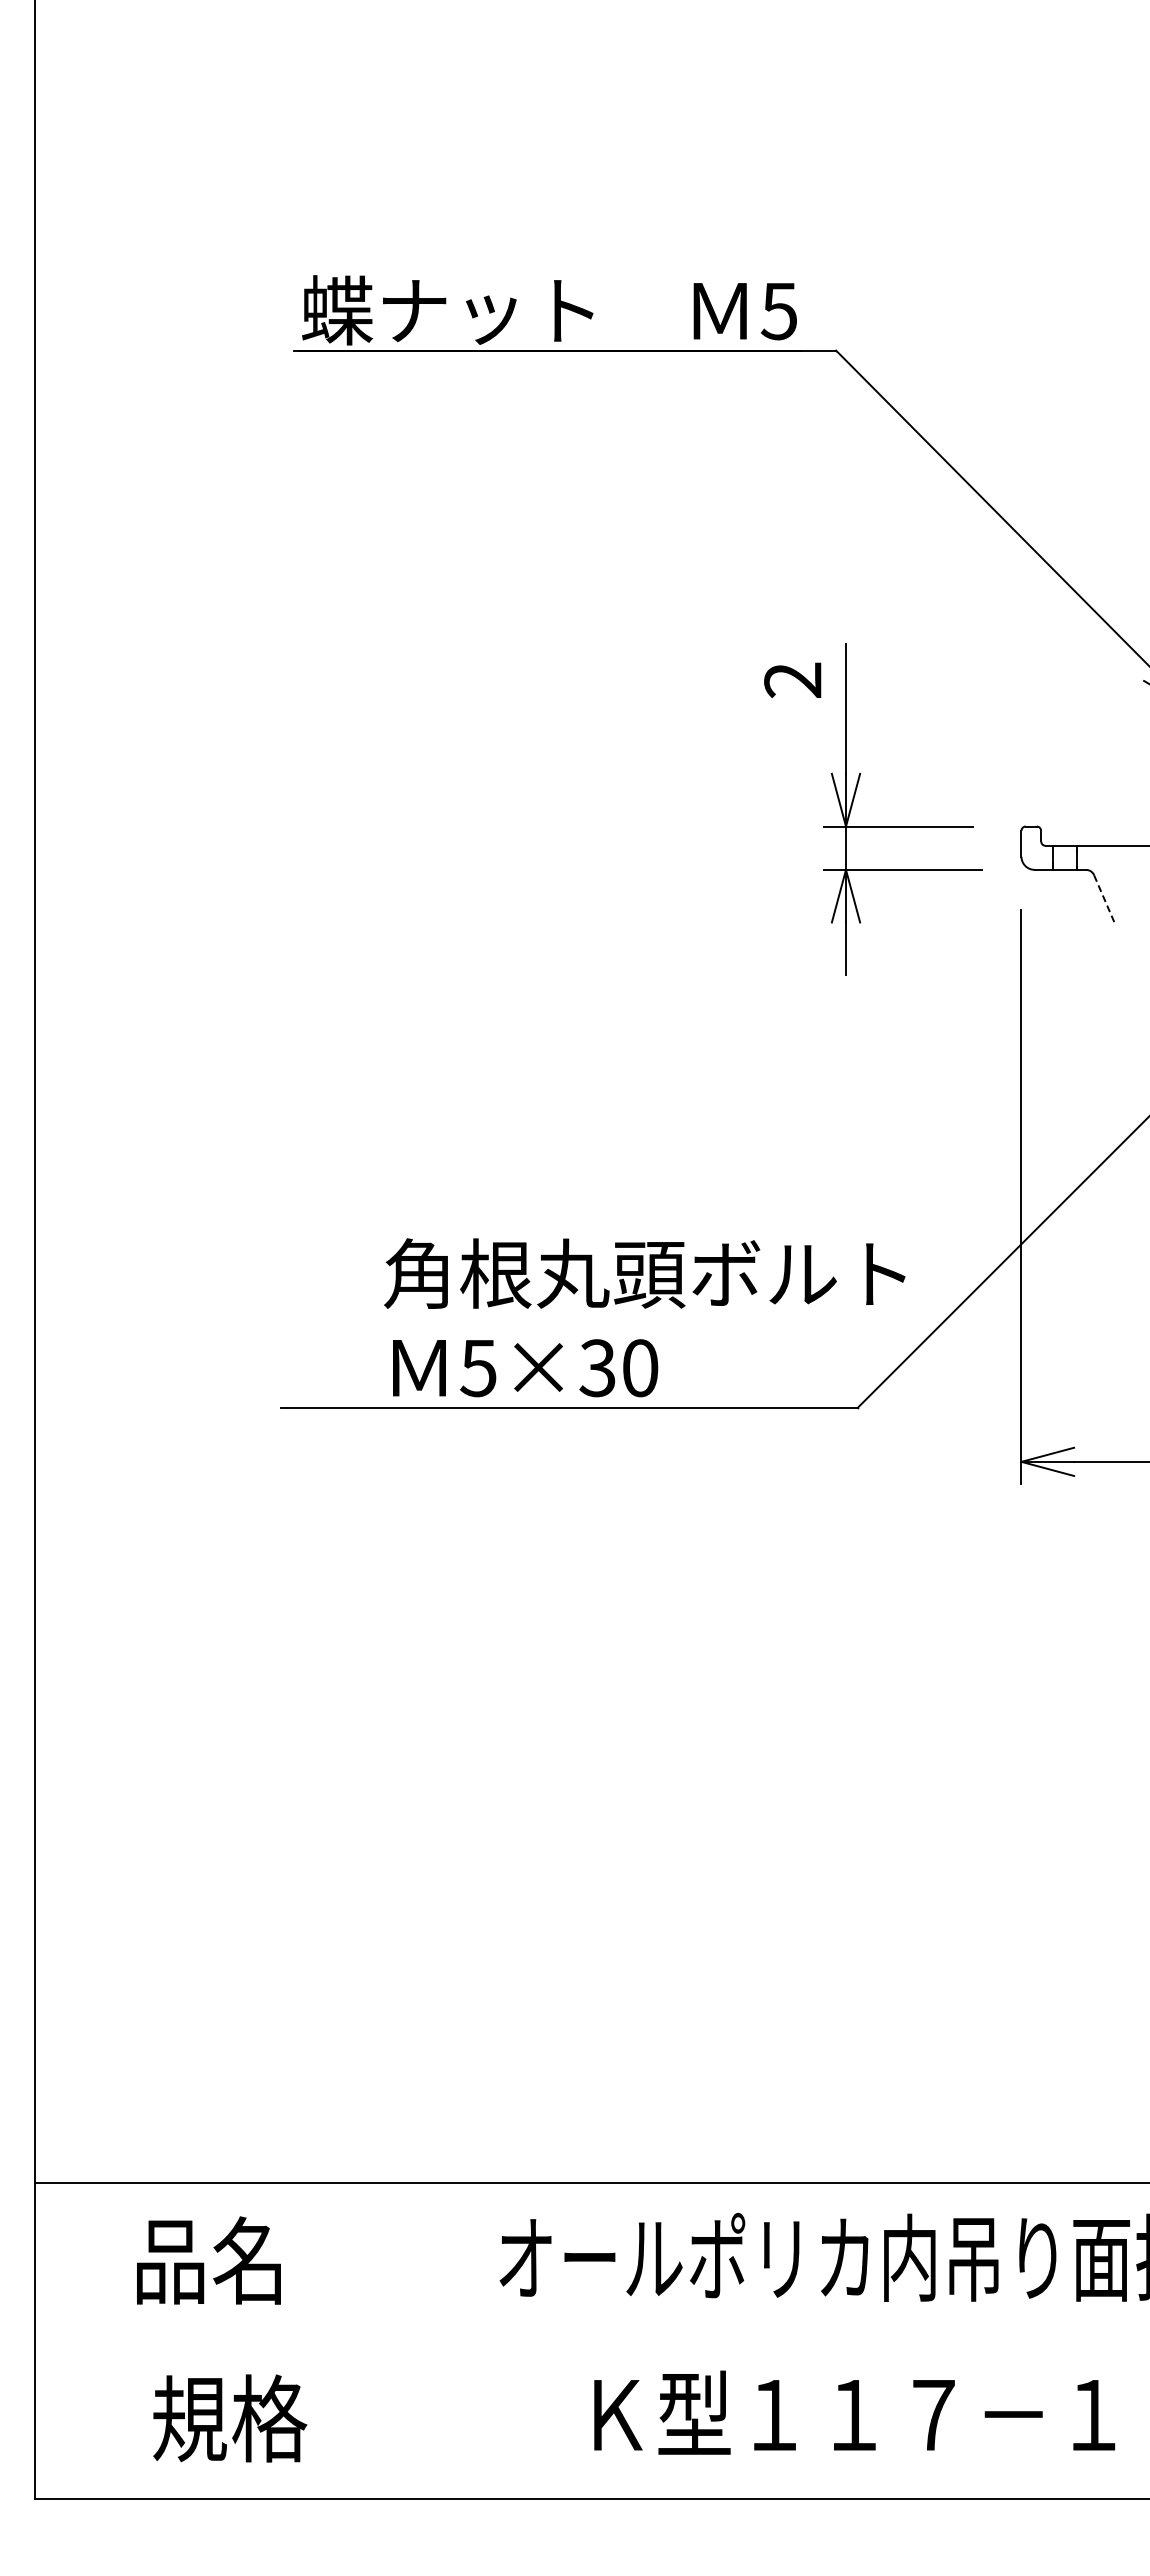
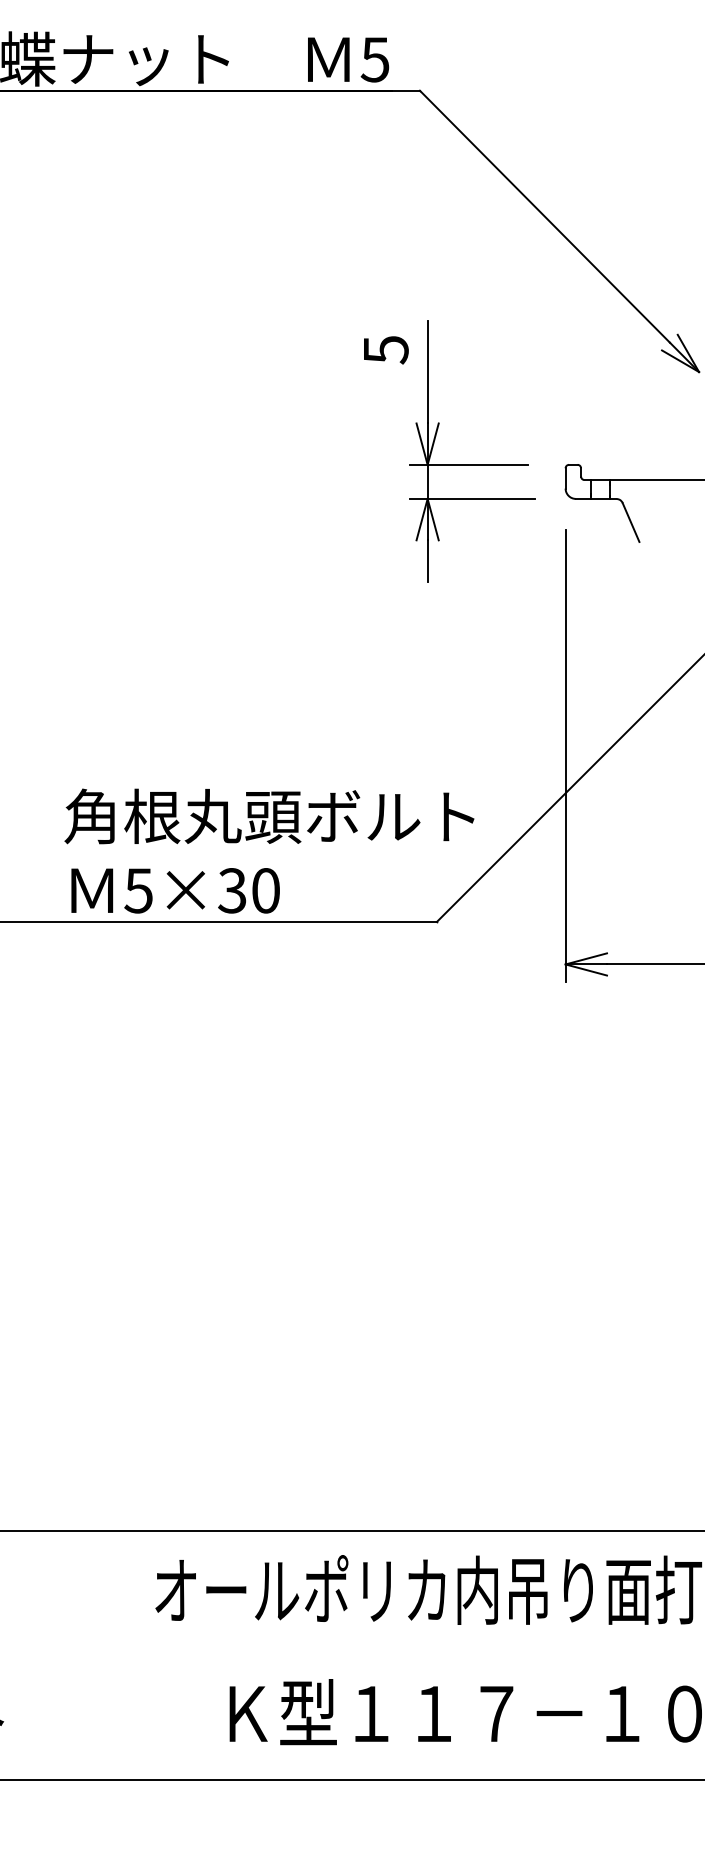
text: (793, 680) -> (386, 350), 2 -> 5
line: (1104, 899) -> (630, 522), dashed -> solid

